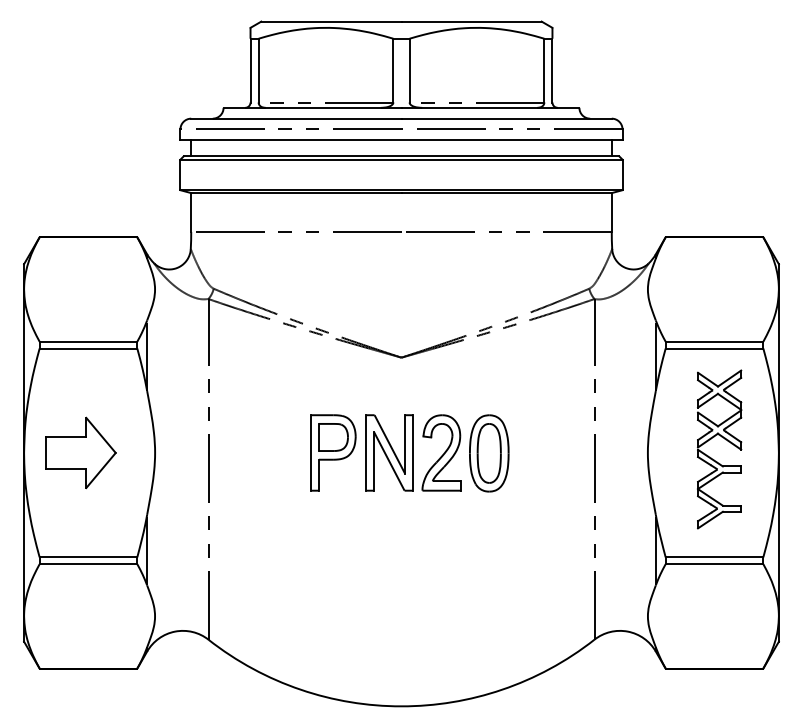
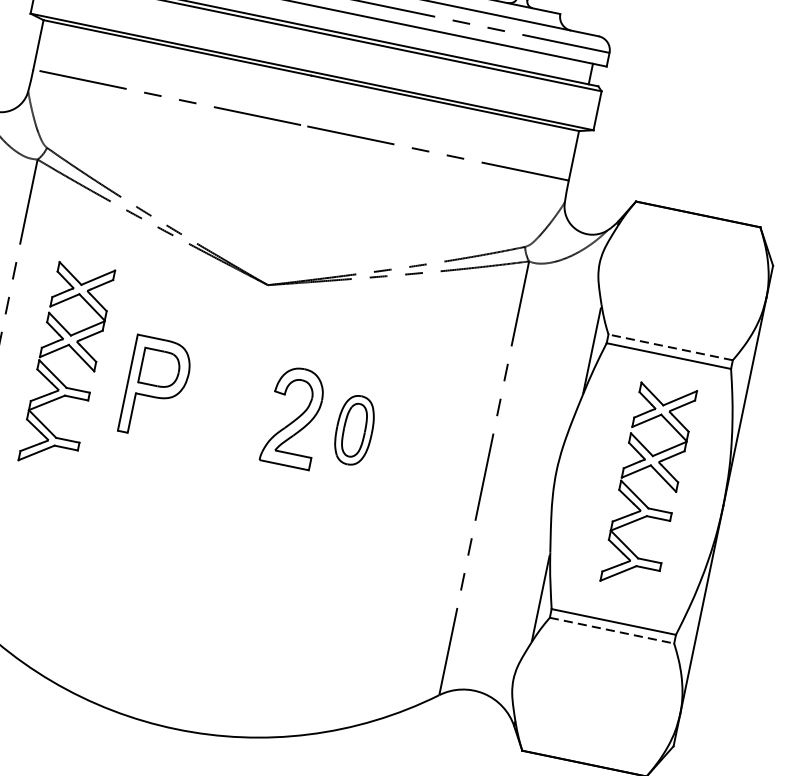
line: (714, 341) -> (670, 347), solid -> dashed
part: (267, 439) -> (75, 354), added
part: (389, 452) -> (227, 402), removed
part: (489, 453) -> (354, 430), size x0.7
line: (714, 564) -> (611, 631), solid -> dashed

